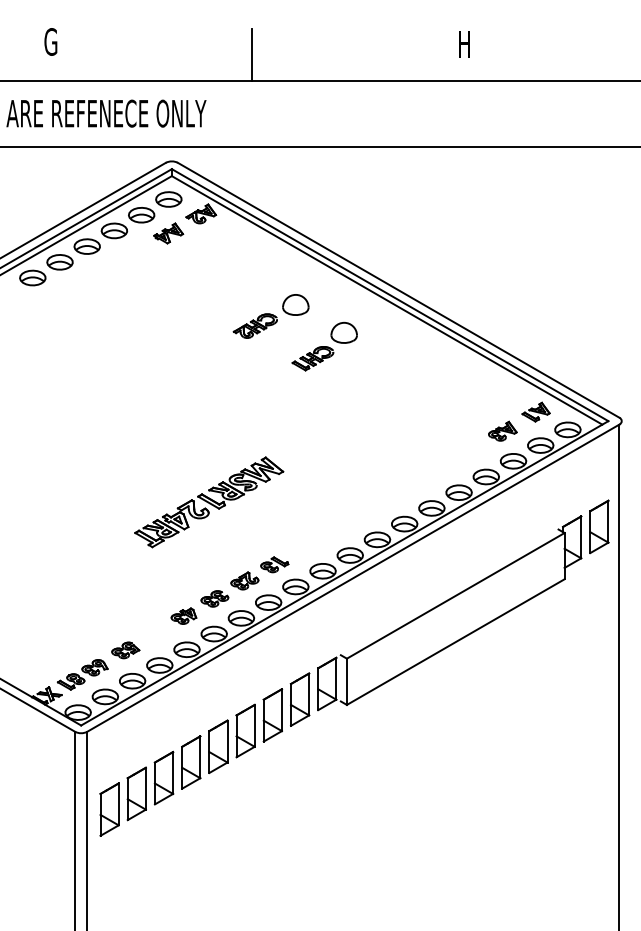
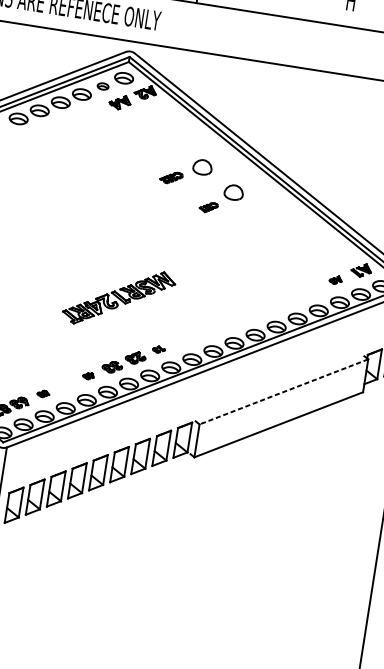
part: (141, 215) -> (102, 86), size x0.6
part: (254, 325) -> (170, 177), size x0.7
part: (312, 358) -> (208, 207), size x0.6
part: (502, 430) -> (335, 279), size x0.6
part: (274, 564) -> (158, 349), size x0.6
line: (455, 595) -> (283, 391), solid -> dashed
part: (183, 615) -> (88, 375), size x0.6
part: (125, 650) -> (43, 393), size x0.6

